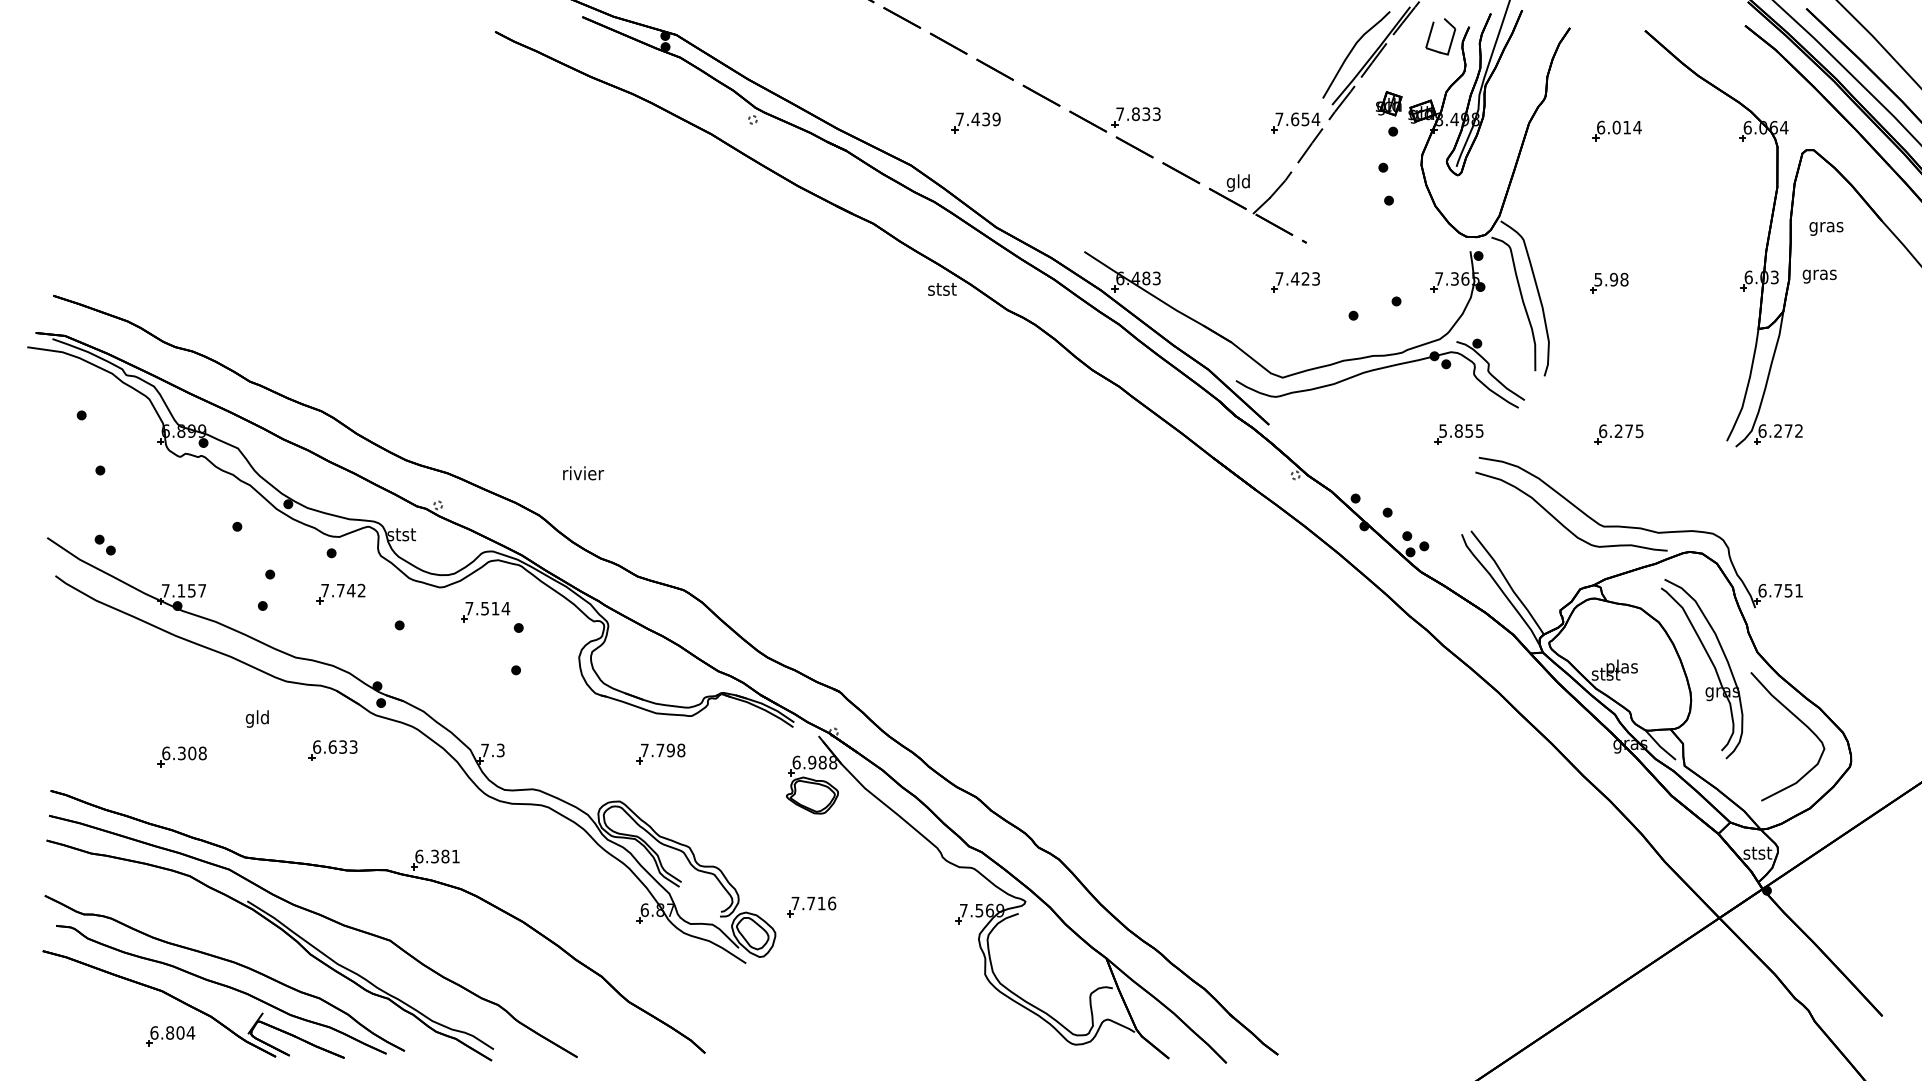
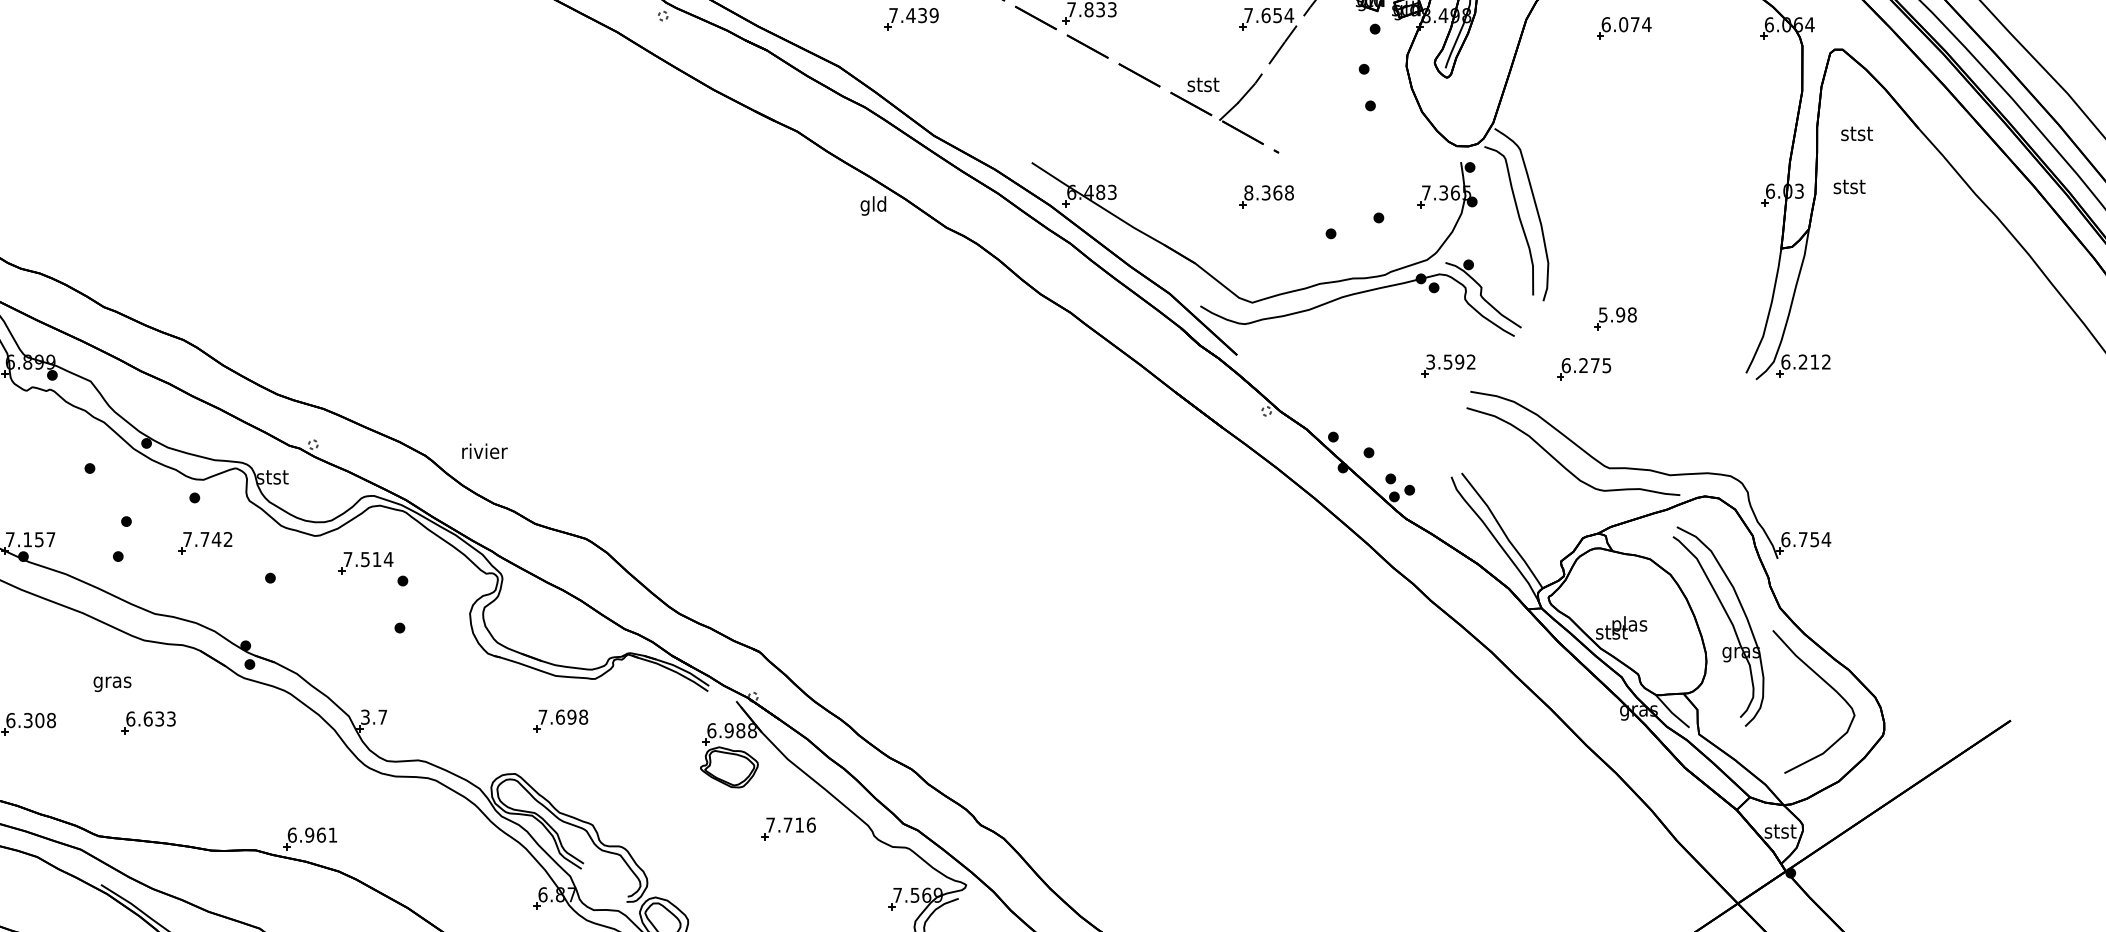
text: (1626, 127) -> (1634, 24), 6.014 -> 6.074
text: (1238, 182) -> (1203, 85), gld -> stst
text: (1826, 227) -> (1856, 135), gras -> stst
text: (1819, 275) -> (1849, 189), gras -> stst
text: (1297, 278) -> (1268, 192), 7.423 -> 8.368
part: (1609, 282) -> (1615, 318), moved
text: (942, 290) -> (874, 205), stst -> gld
text: (1461, 430) -> (1451, 361), 5.855 -> 3.592
text: (1788, 430) -> (1814, 361), 6.272 -> 6.212
part: (1618, 434) -> (1583, 369), moved
text: (583, 473) -> (484, 451), moved
text: (1798, 590) -> (1825, 539), 6.751 -> 6.754
text: (257, 718) -> (112, 681), gld -> gras
part: (332, 750) -> (147, 722), moved
text: (492, 750) -> (373, 717), 7.3 -> 3.7
text: (660, 750) -> (560, 717), 7.798 -> 7.698
text: (439, 856) -> (314, 835), 6.381 -> 6.961
part: (811, 906) -> (788, 828), moved

